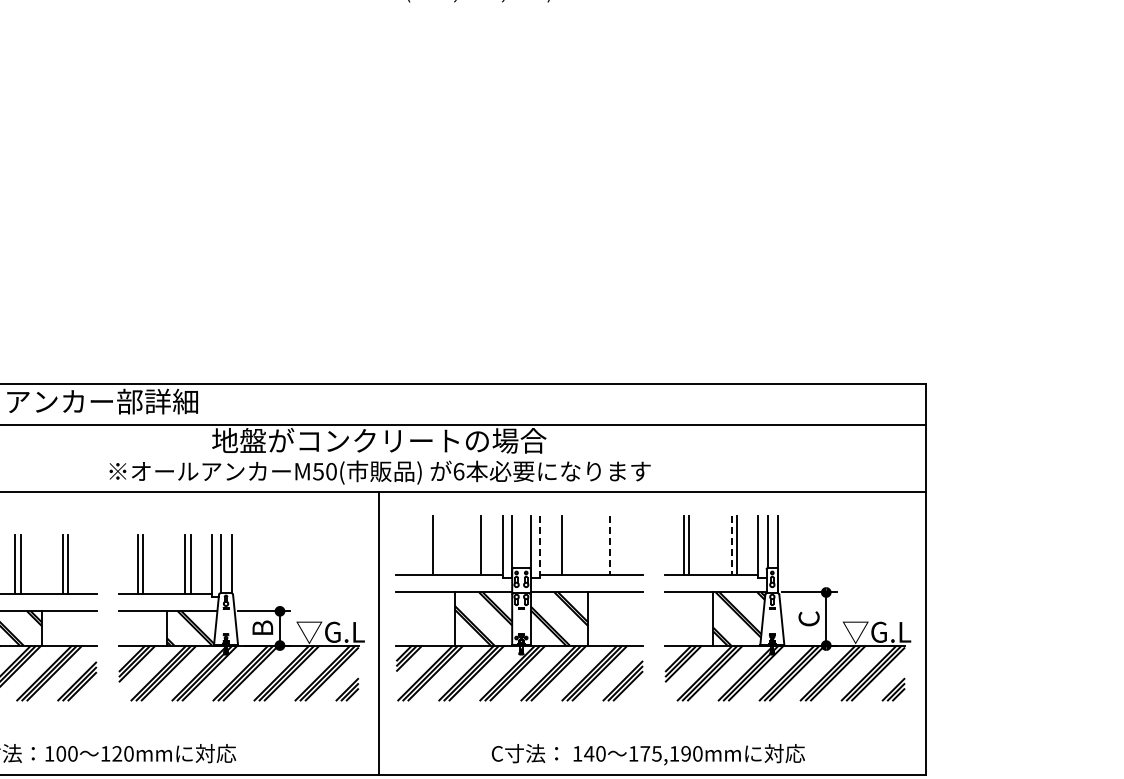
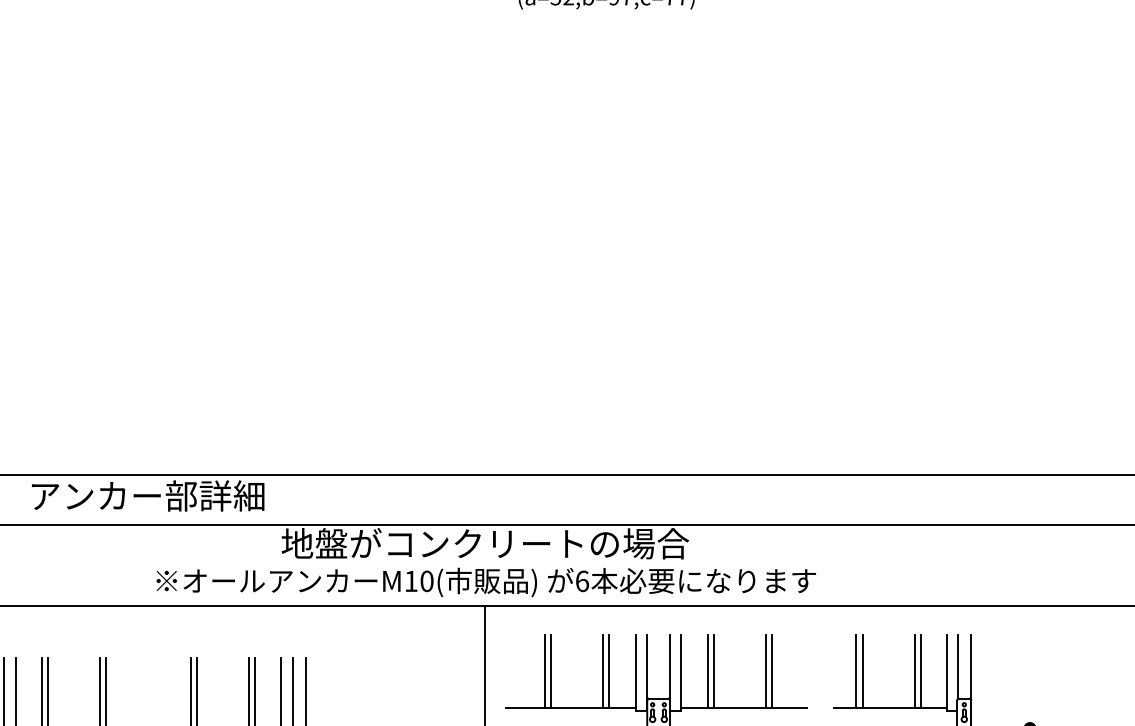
text: (318, 471) -> (411, 581), M50( -> M10(
line: (428, 545) -> (545, 671), added
line: (476, 545) -> (603, 671), added
line: (566, 545) -> (713, 671), added
line: (609, 545) -> (765, 671), dashed -> solid
line: (614, 545) -> (771, 671), added
line: (731, 545) -> (914, 671), dashed -> solid
line: (540, 546) -> (681, 672), dashed -> solid

